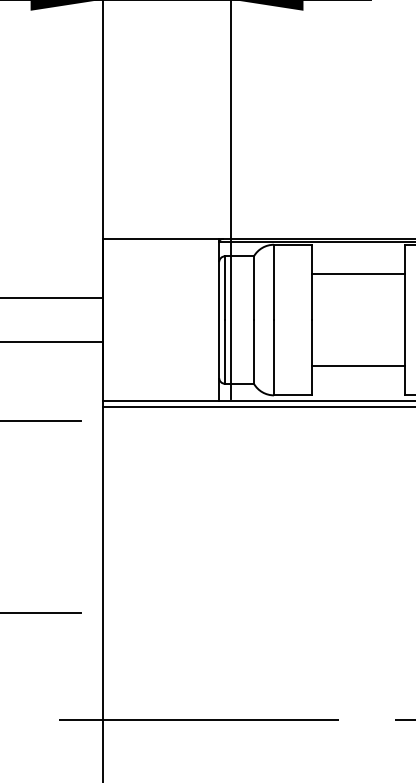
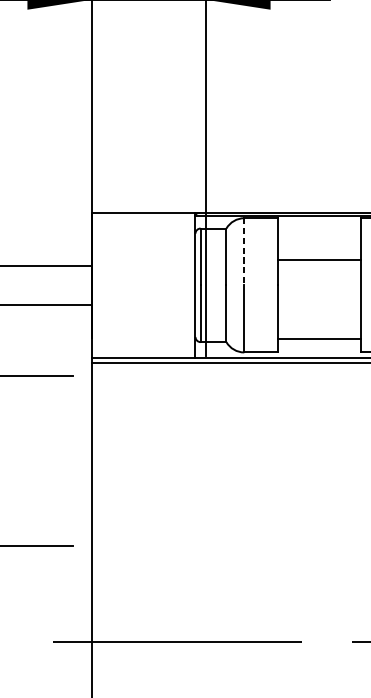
line: (357, 273) -> (318, 259), moved
line: (274, 282) -> (244, 251), solid -> dashed
line: (357, 366) -> (318, 339), moved

